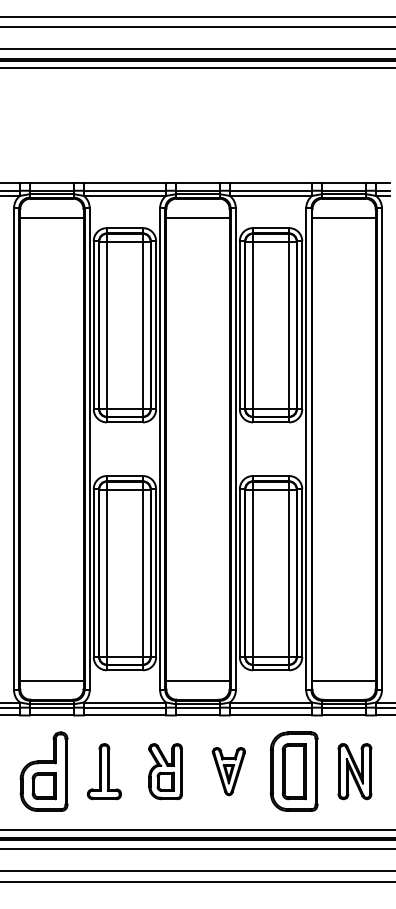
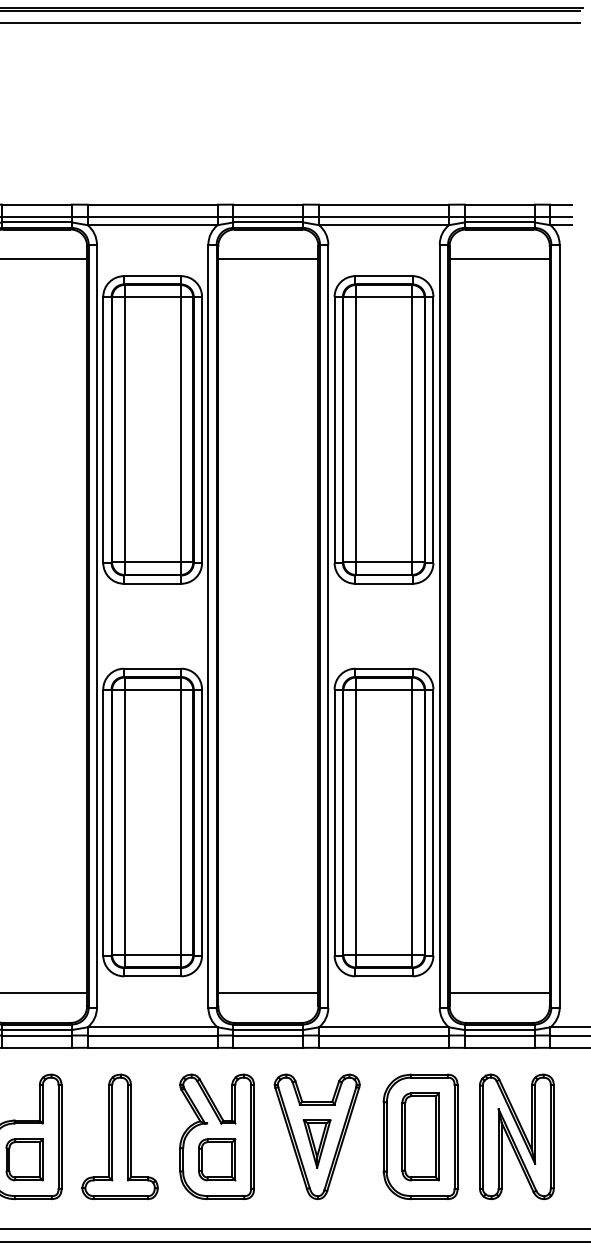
part: (104, 771) -> (120, 1136), size x1.43
part: (165, 771) -> (216, 1136), size x1.43
part: (228, 771) -> (316, 1136), size x1.67
part: (354, 771) -> (516, 1136), size x1.43

